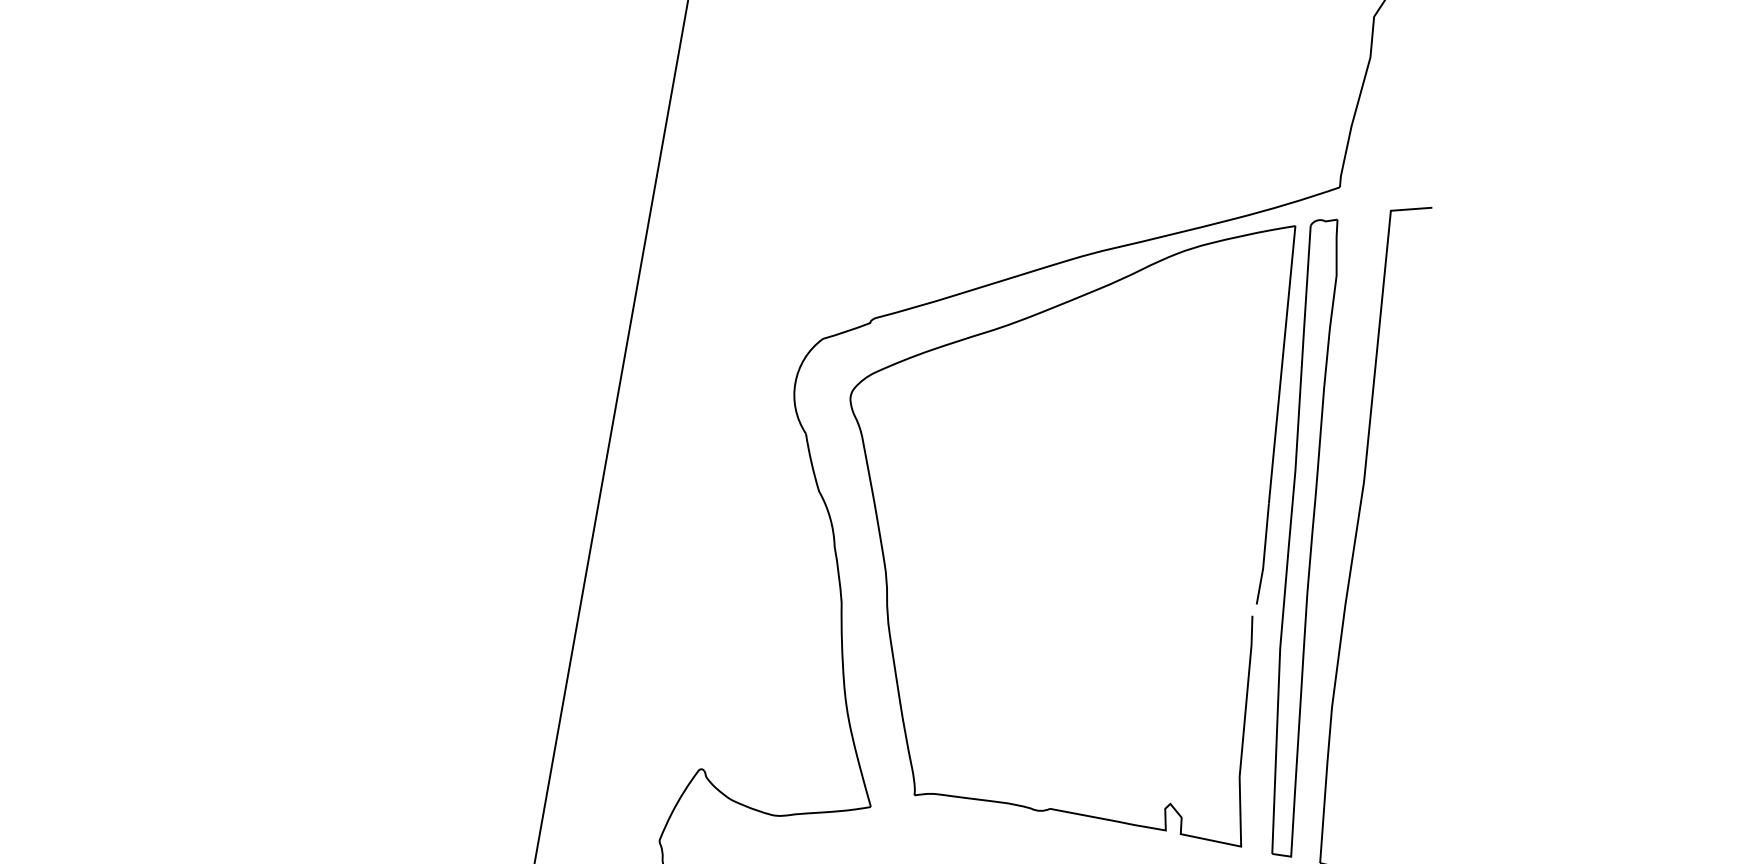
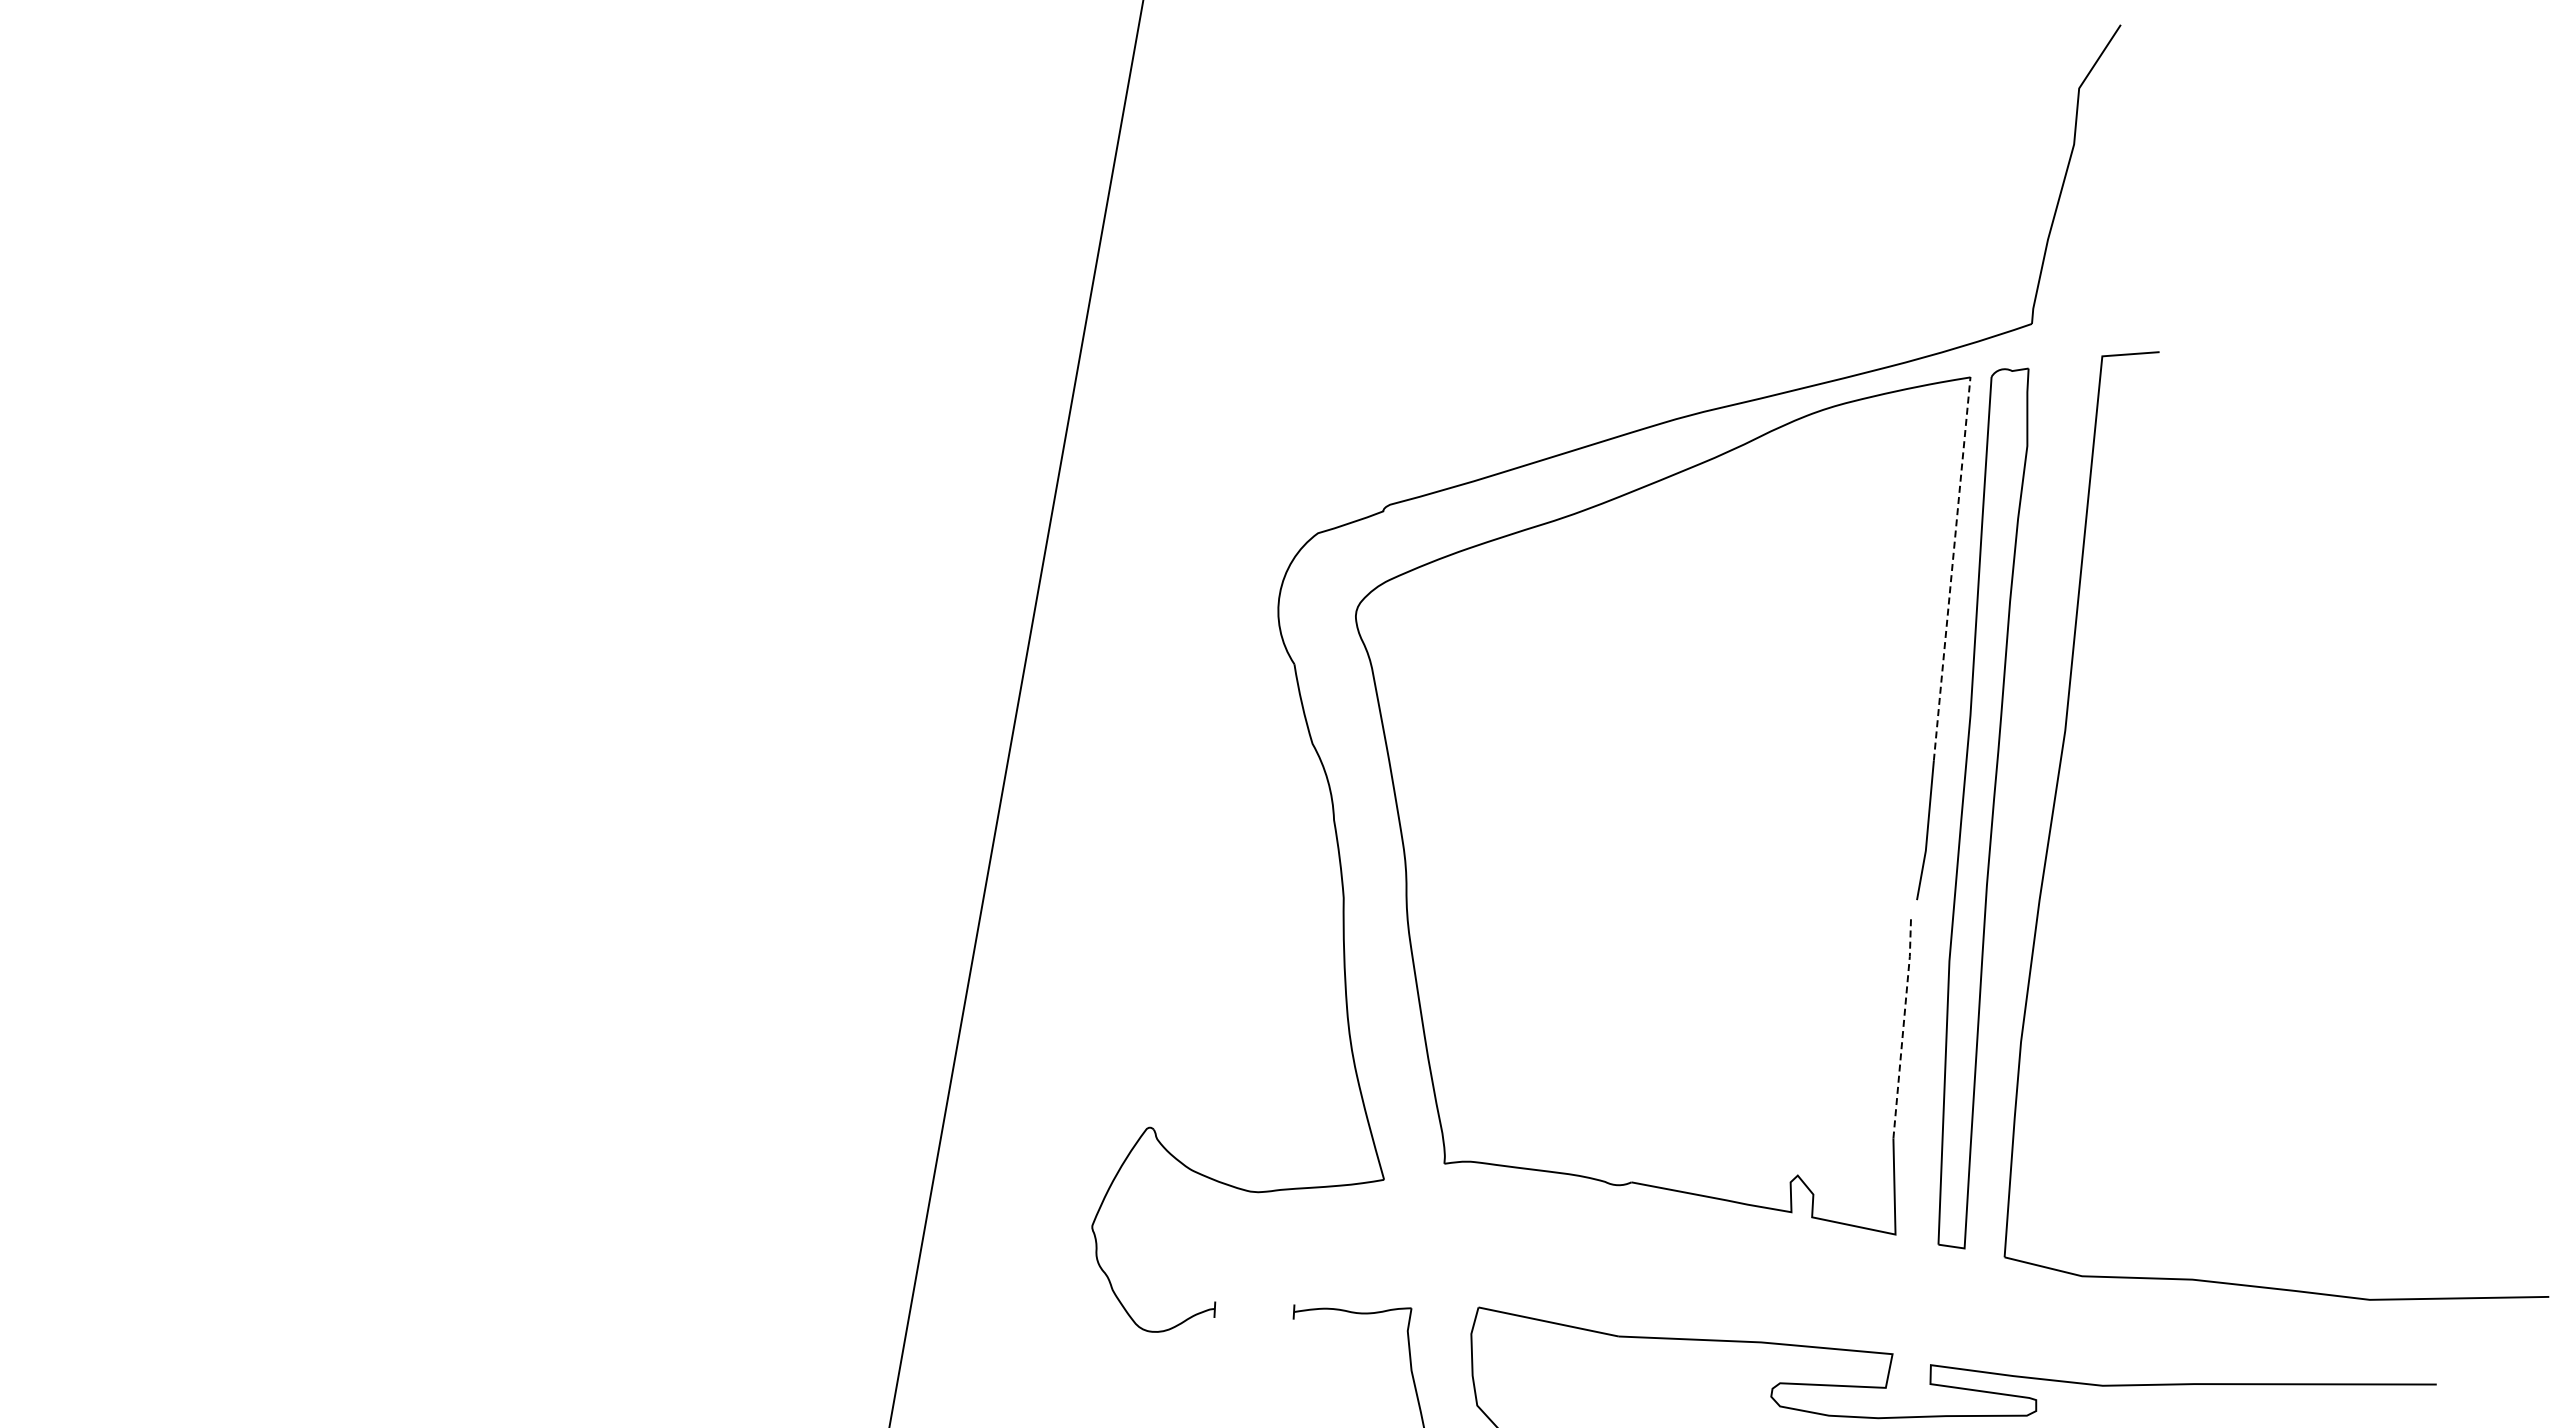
line: (1282, 364) -> (1952, 568), solid -> dashed
line: (1246, 695) -> (1903, 1026), solid -> dashed

